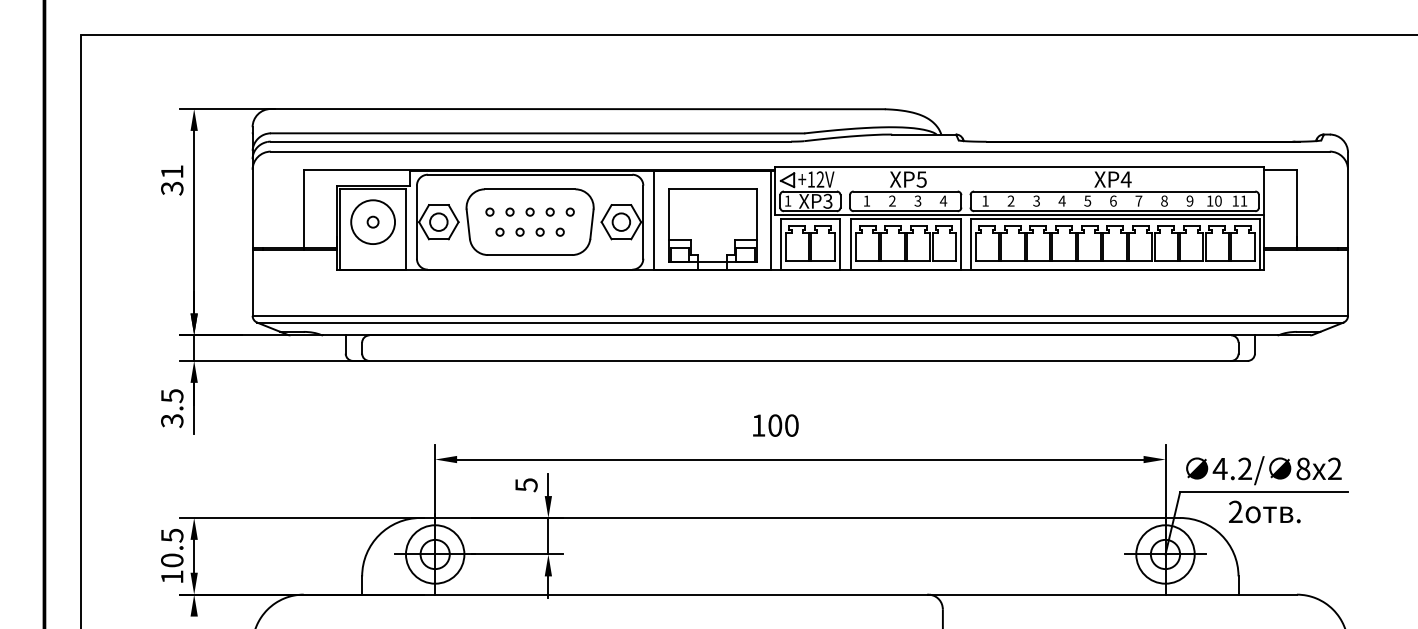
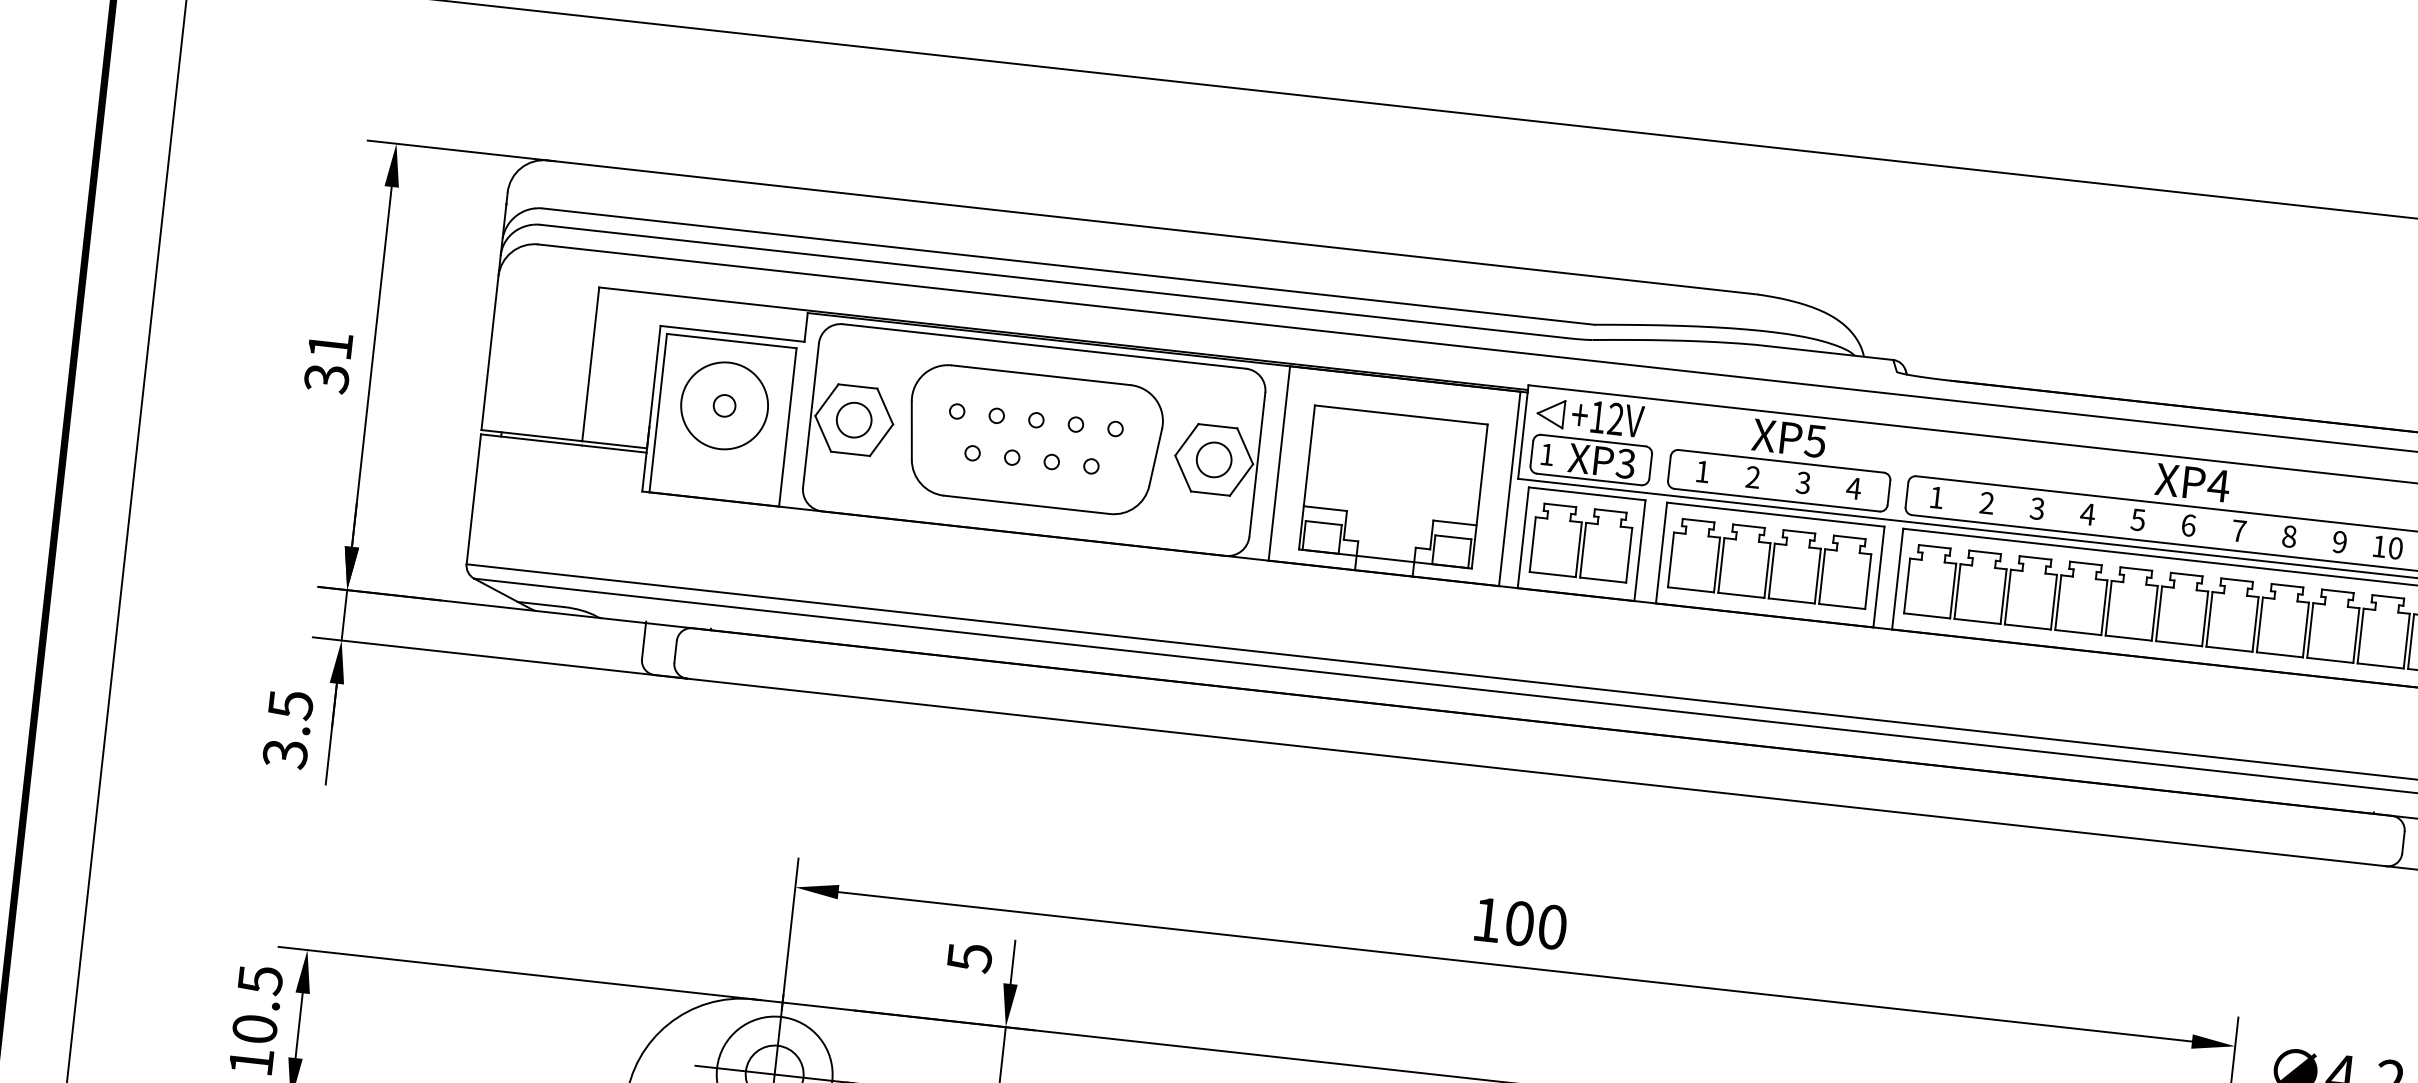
text: (172, 180) -> (329, 362), moved
text: (775, 425) -> (1520, 923), moved

